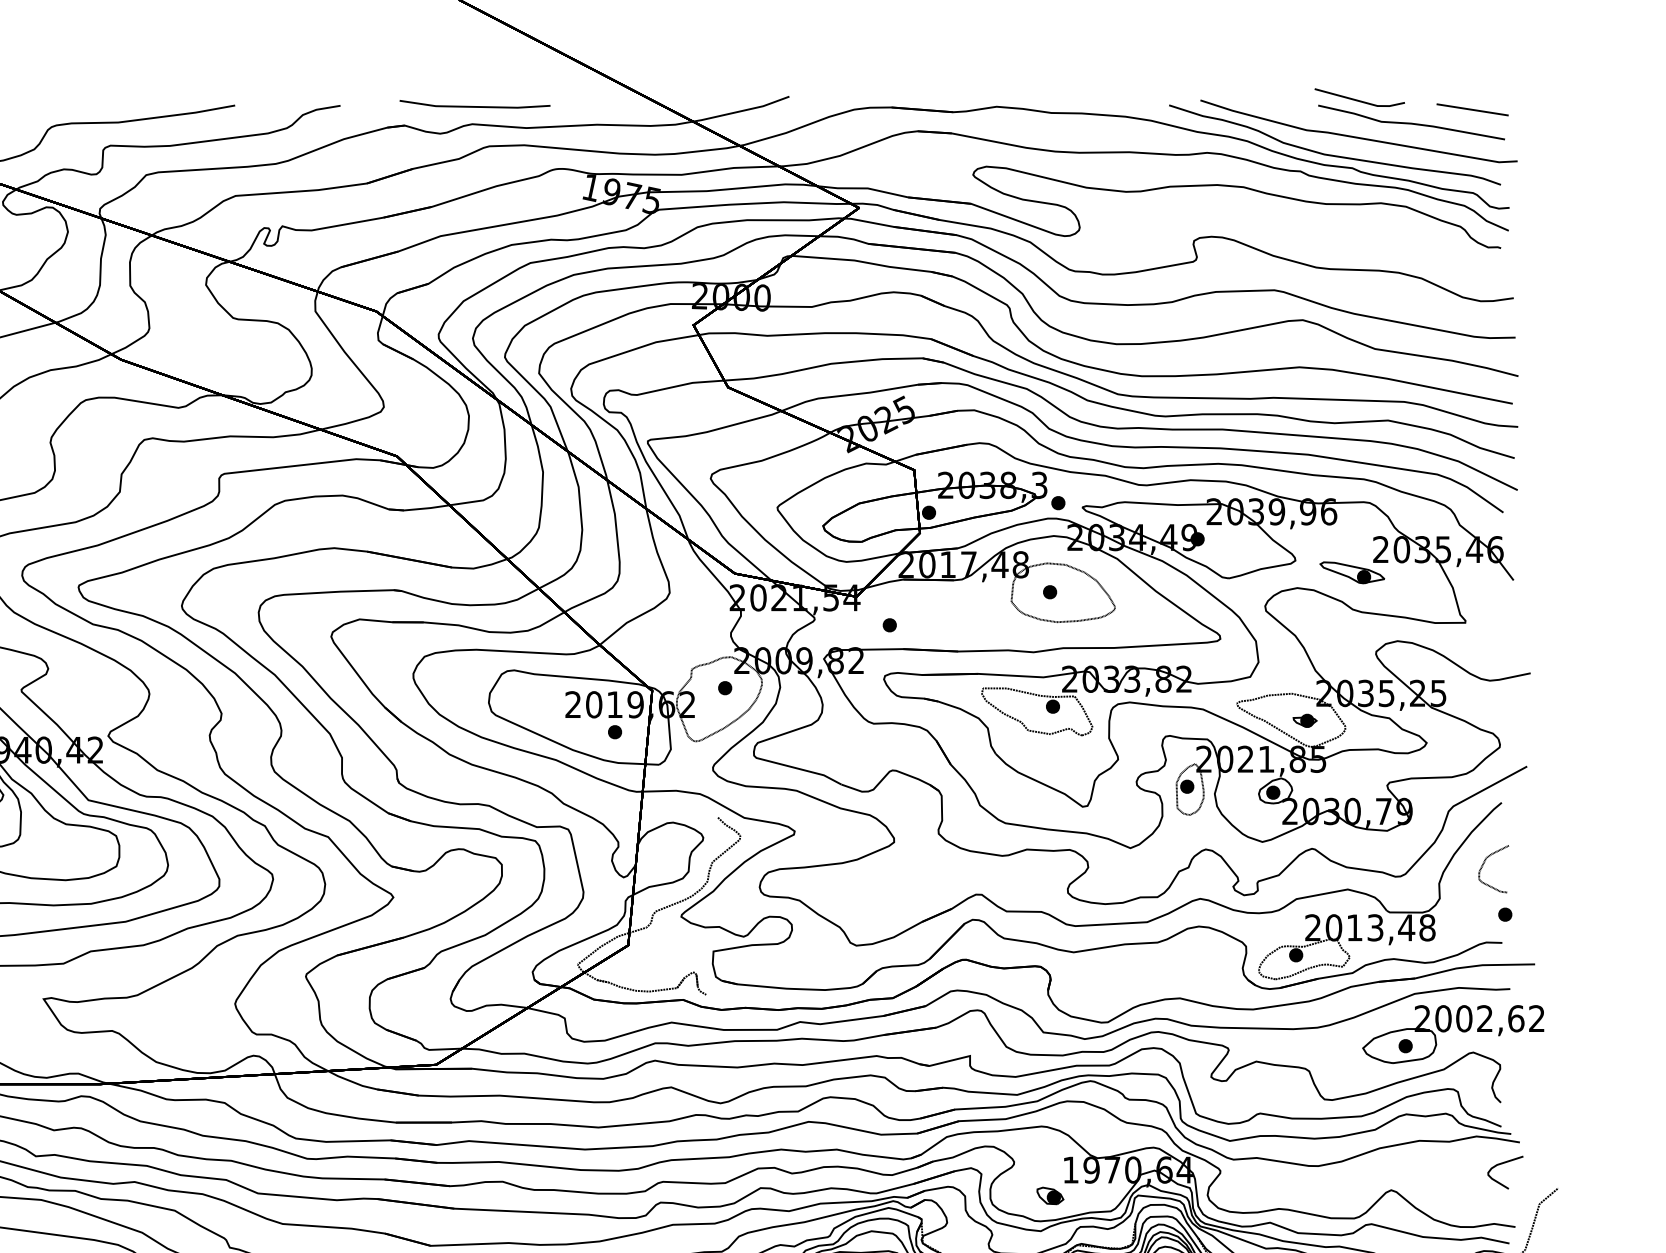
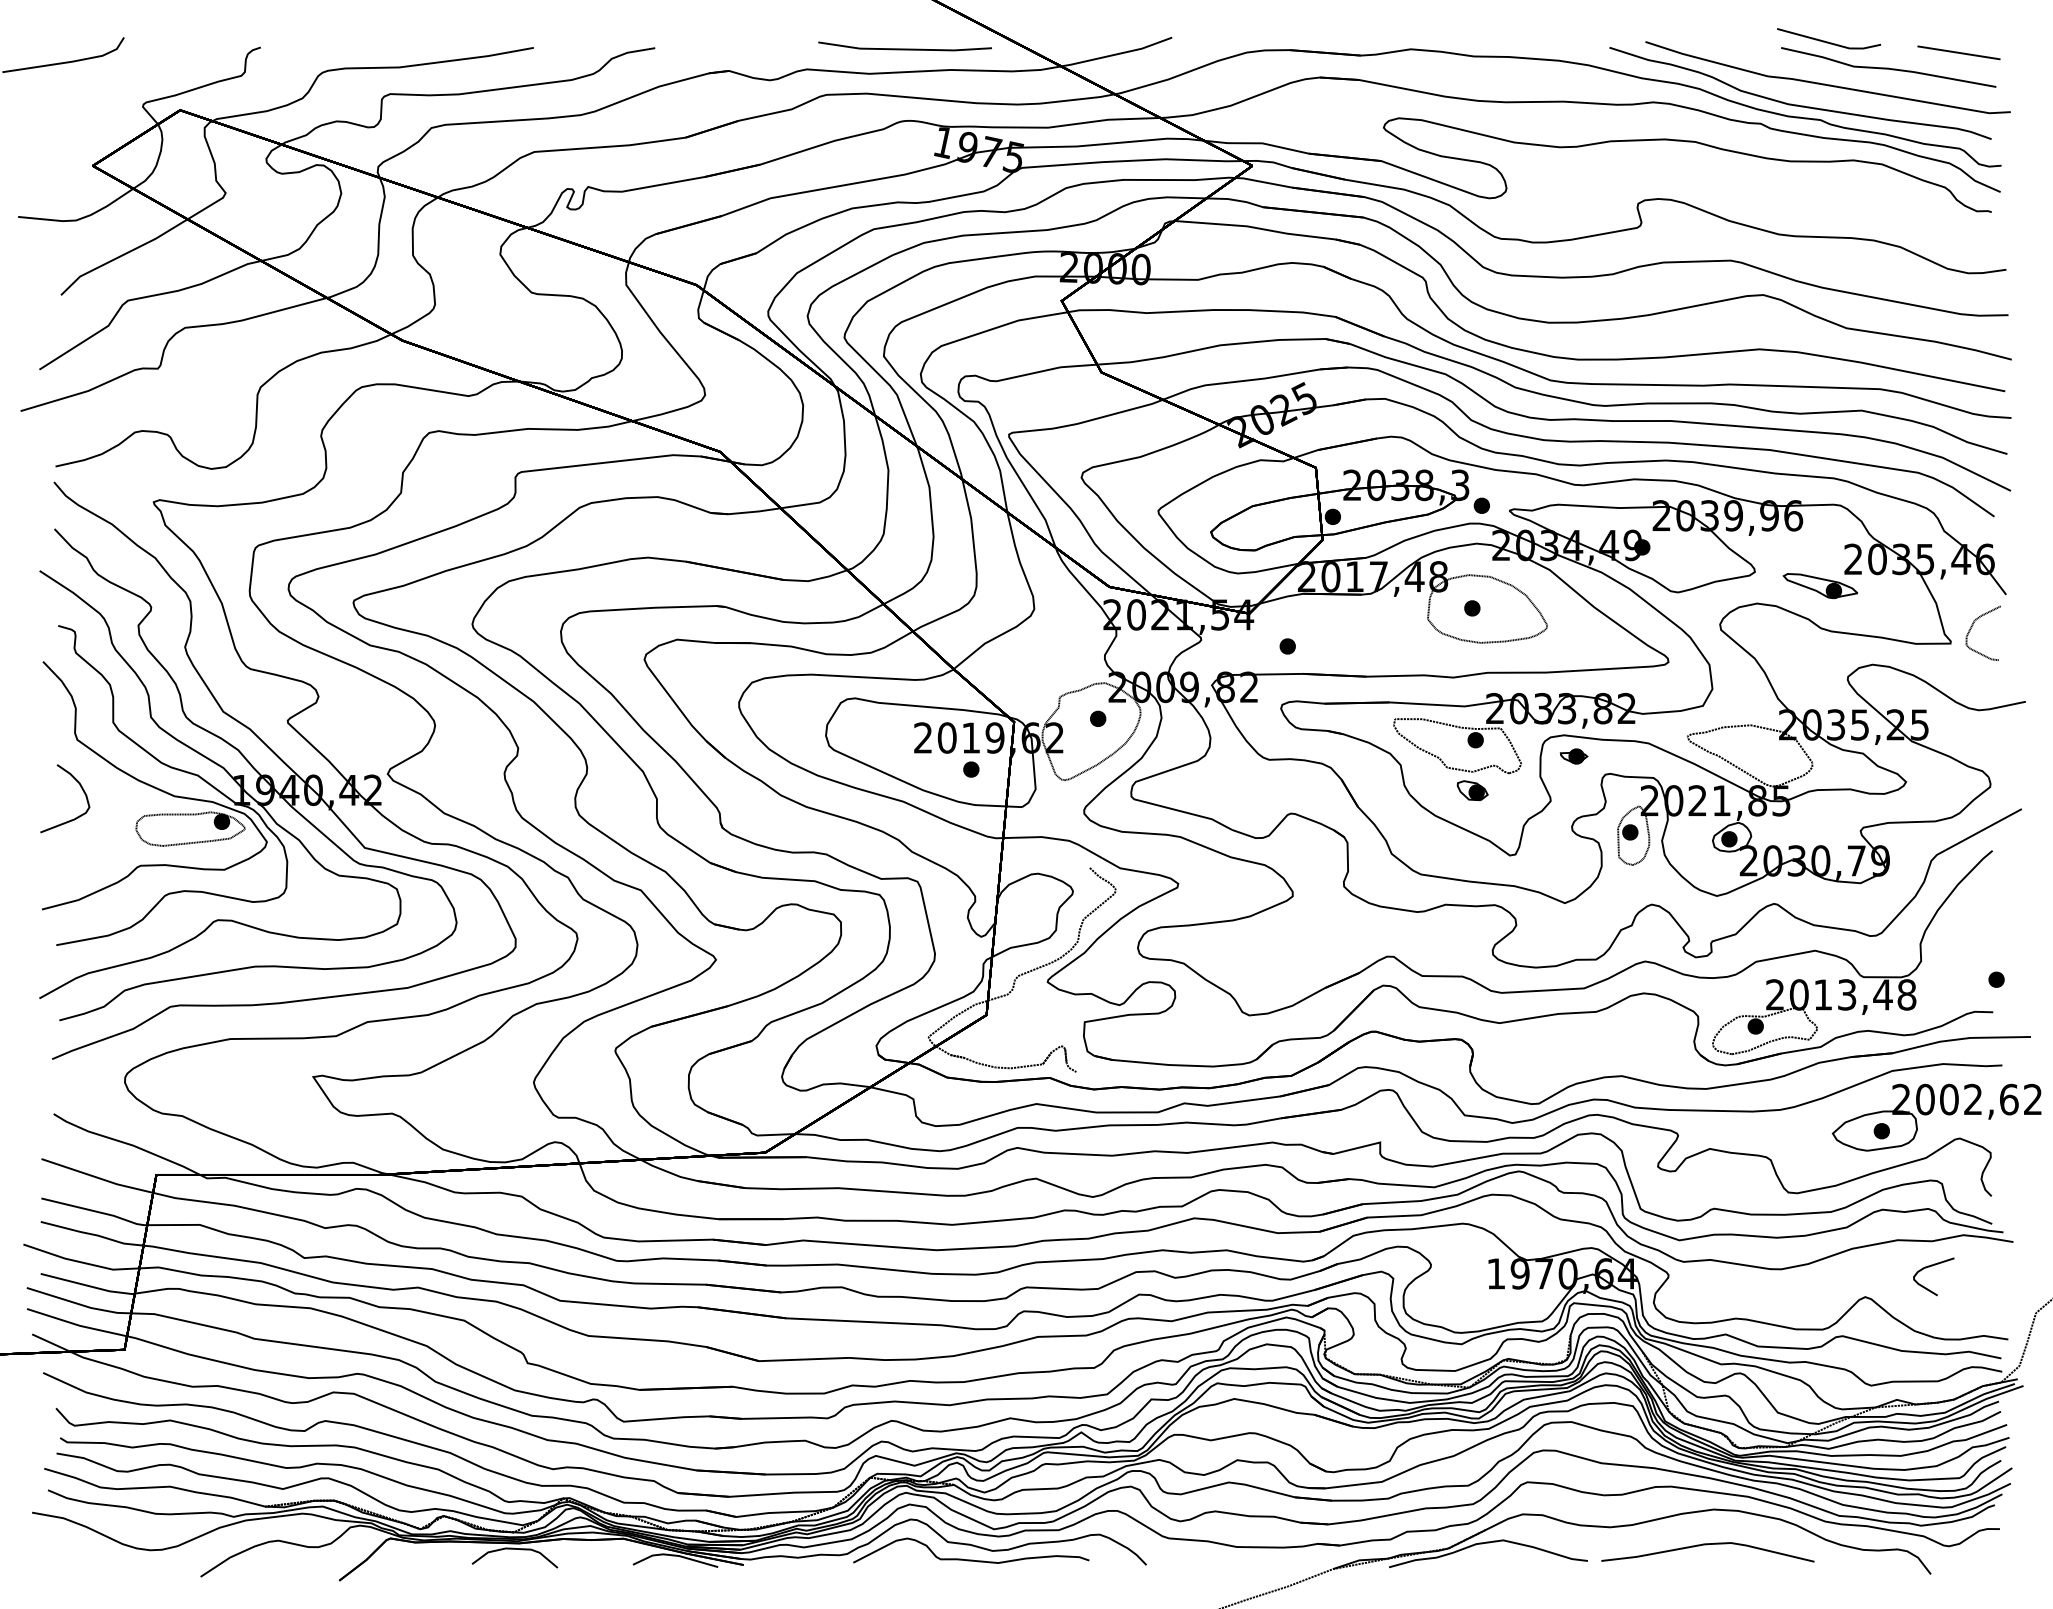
line: (474, 106) -> (904, 48), moved
part: (1304, 720) -> (1573, 756), moved
curve: (1484, 864) -> (1972, 627), moved
curve: (1501, 1164) -> (1929, 1267), moved
part: (1050, 1195) -> (1472, 790), moved

